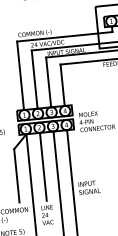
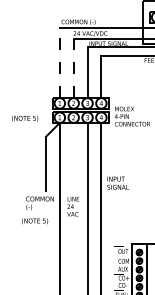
line: (20, 76) -> (59, 63), solid -> dashed
line: (34, 79) -> (73, 68), solid -> dashed
line: (43, 166) -> (73, 157), removed

